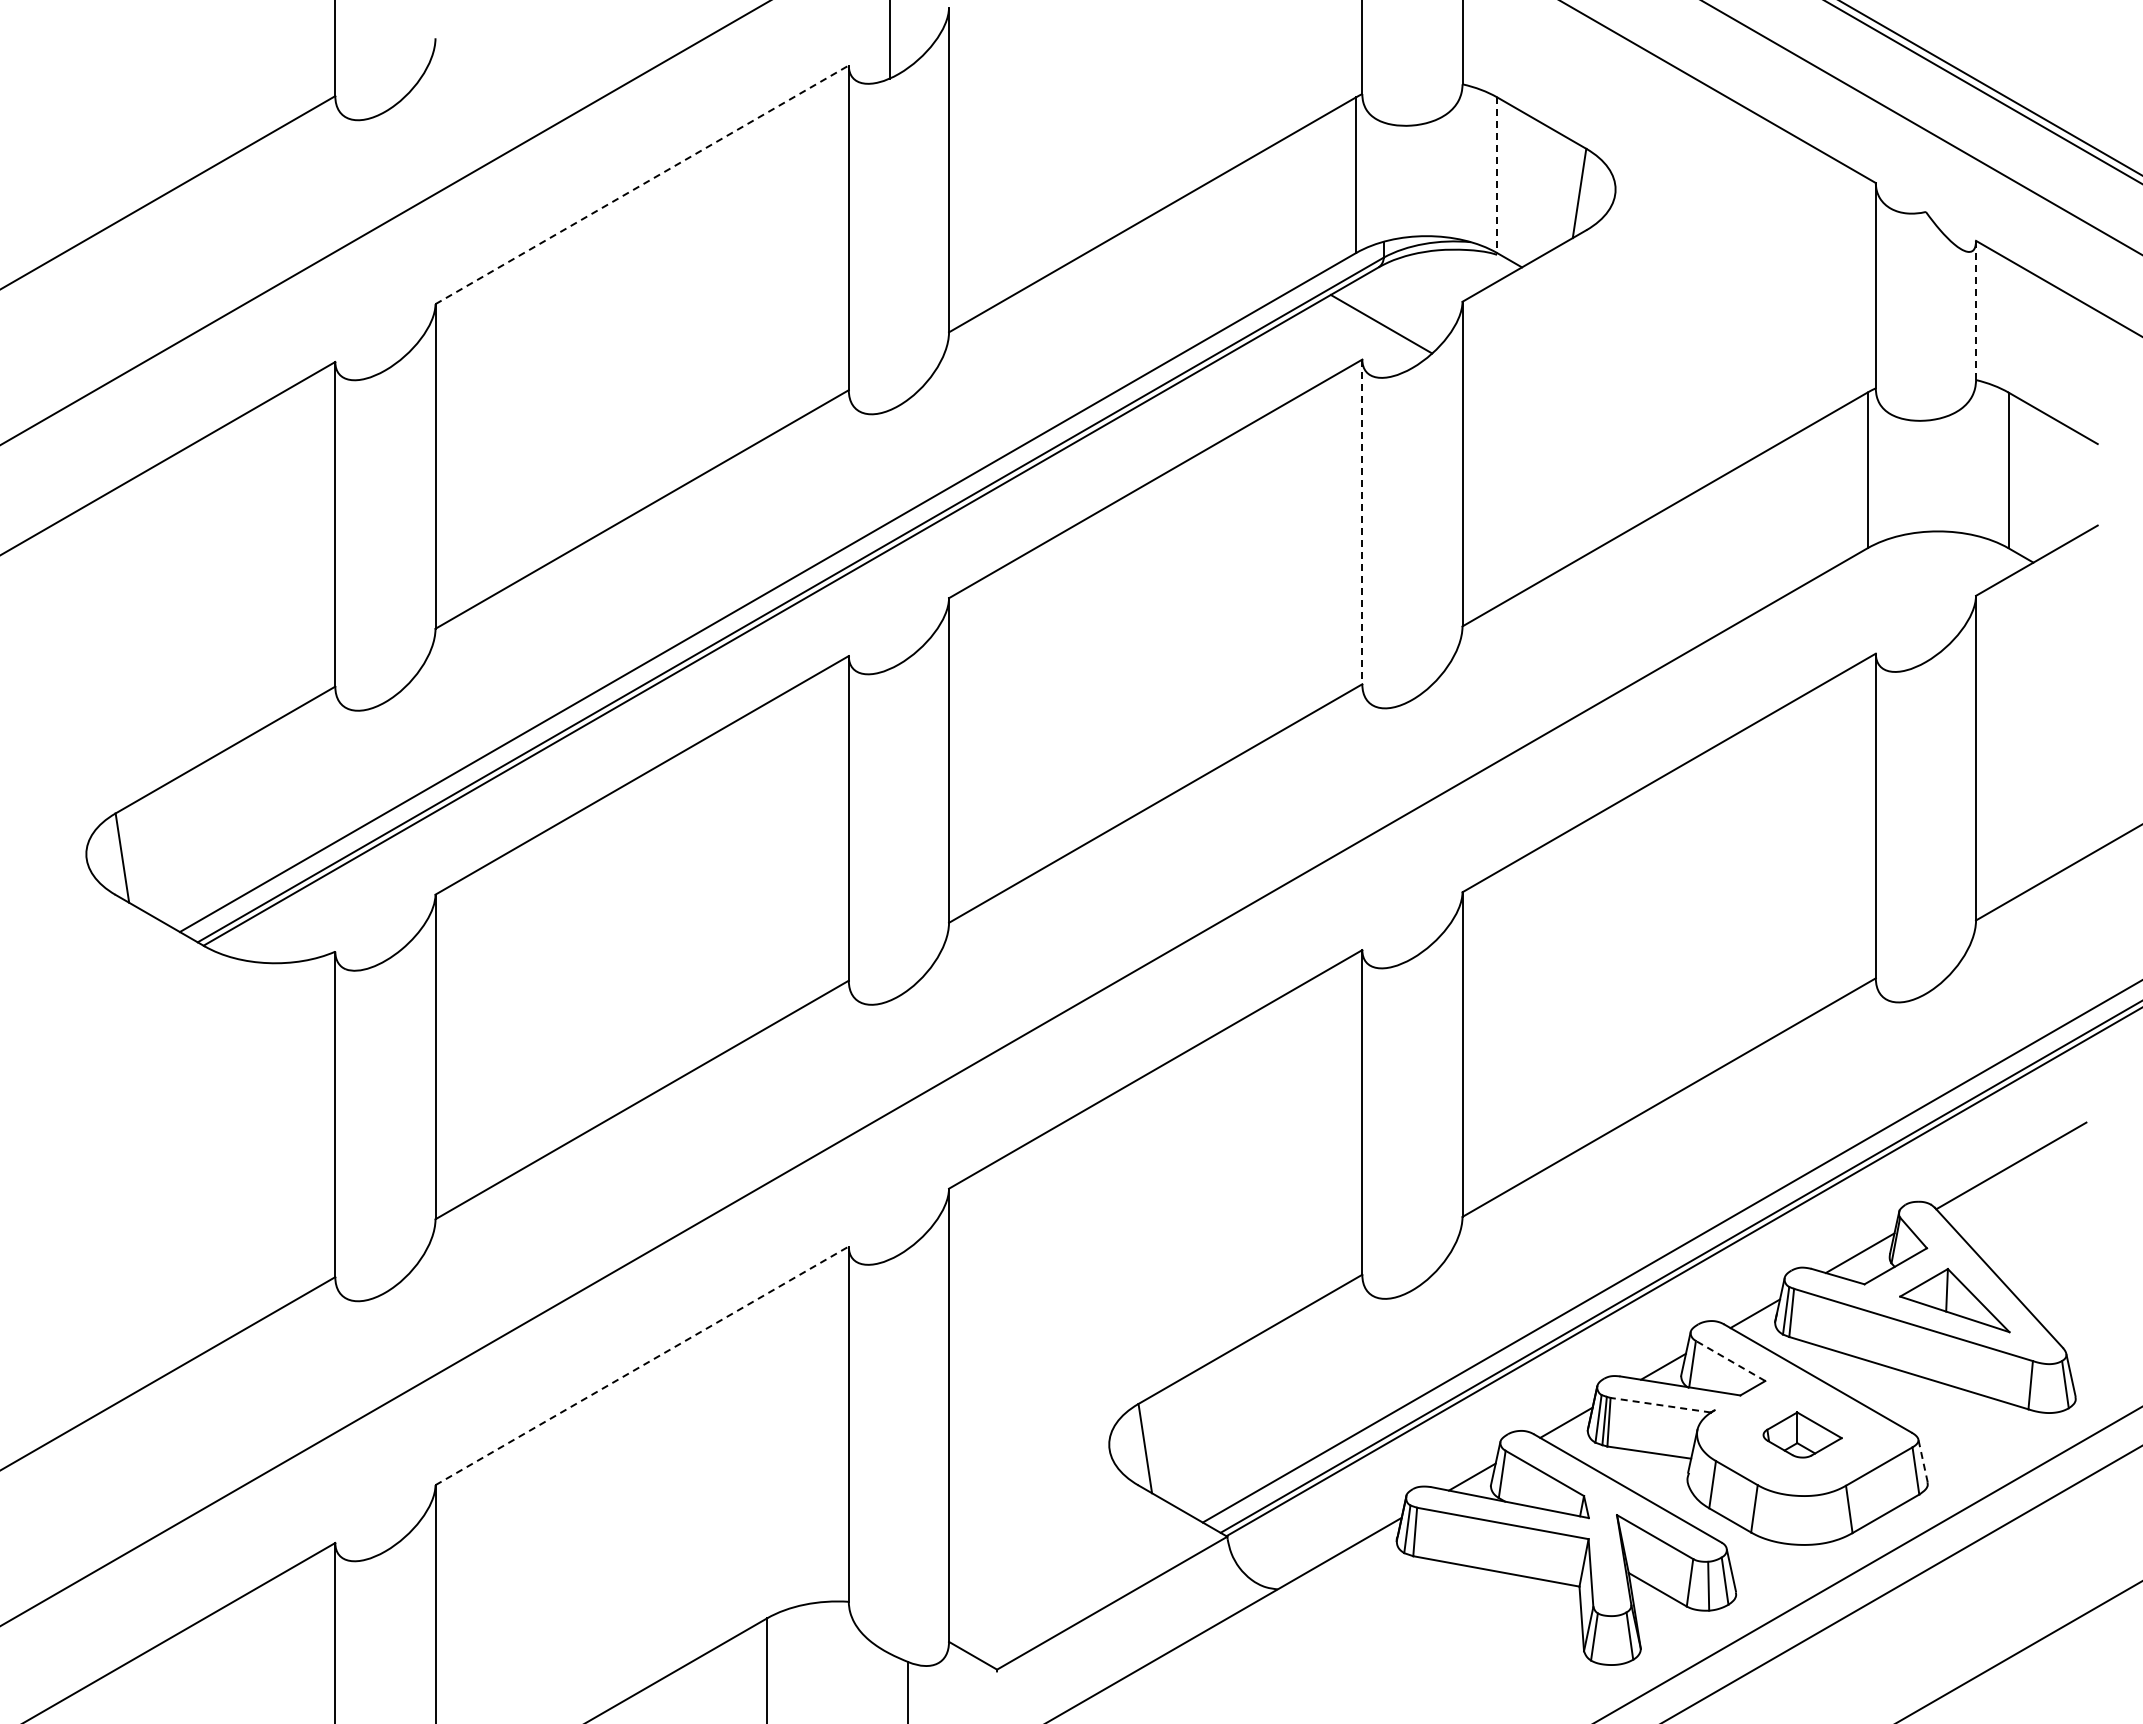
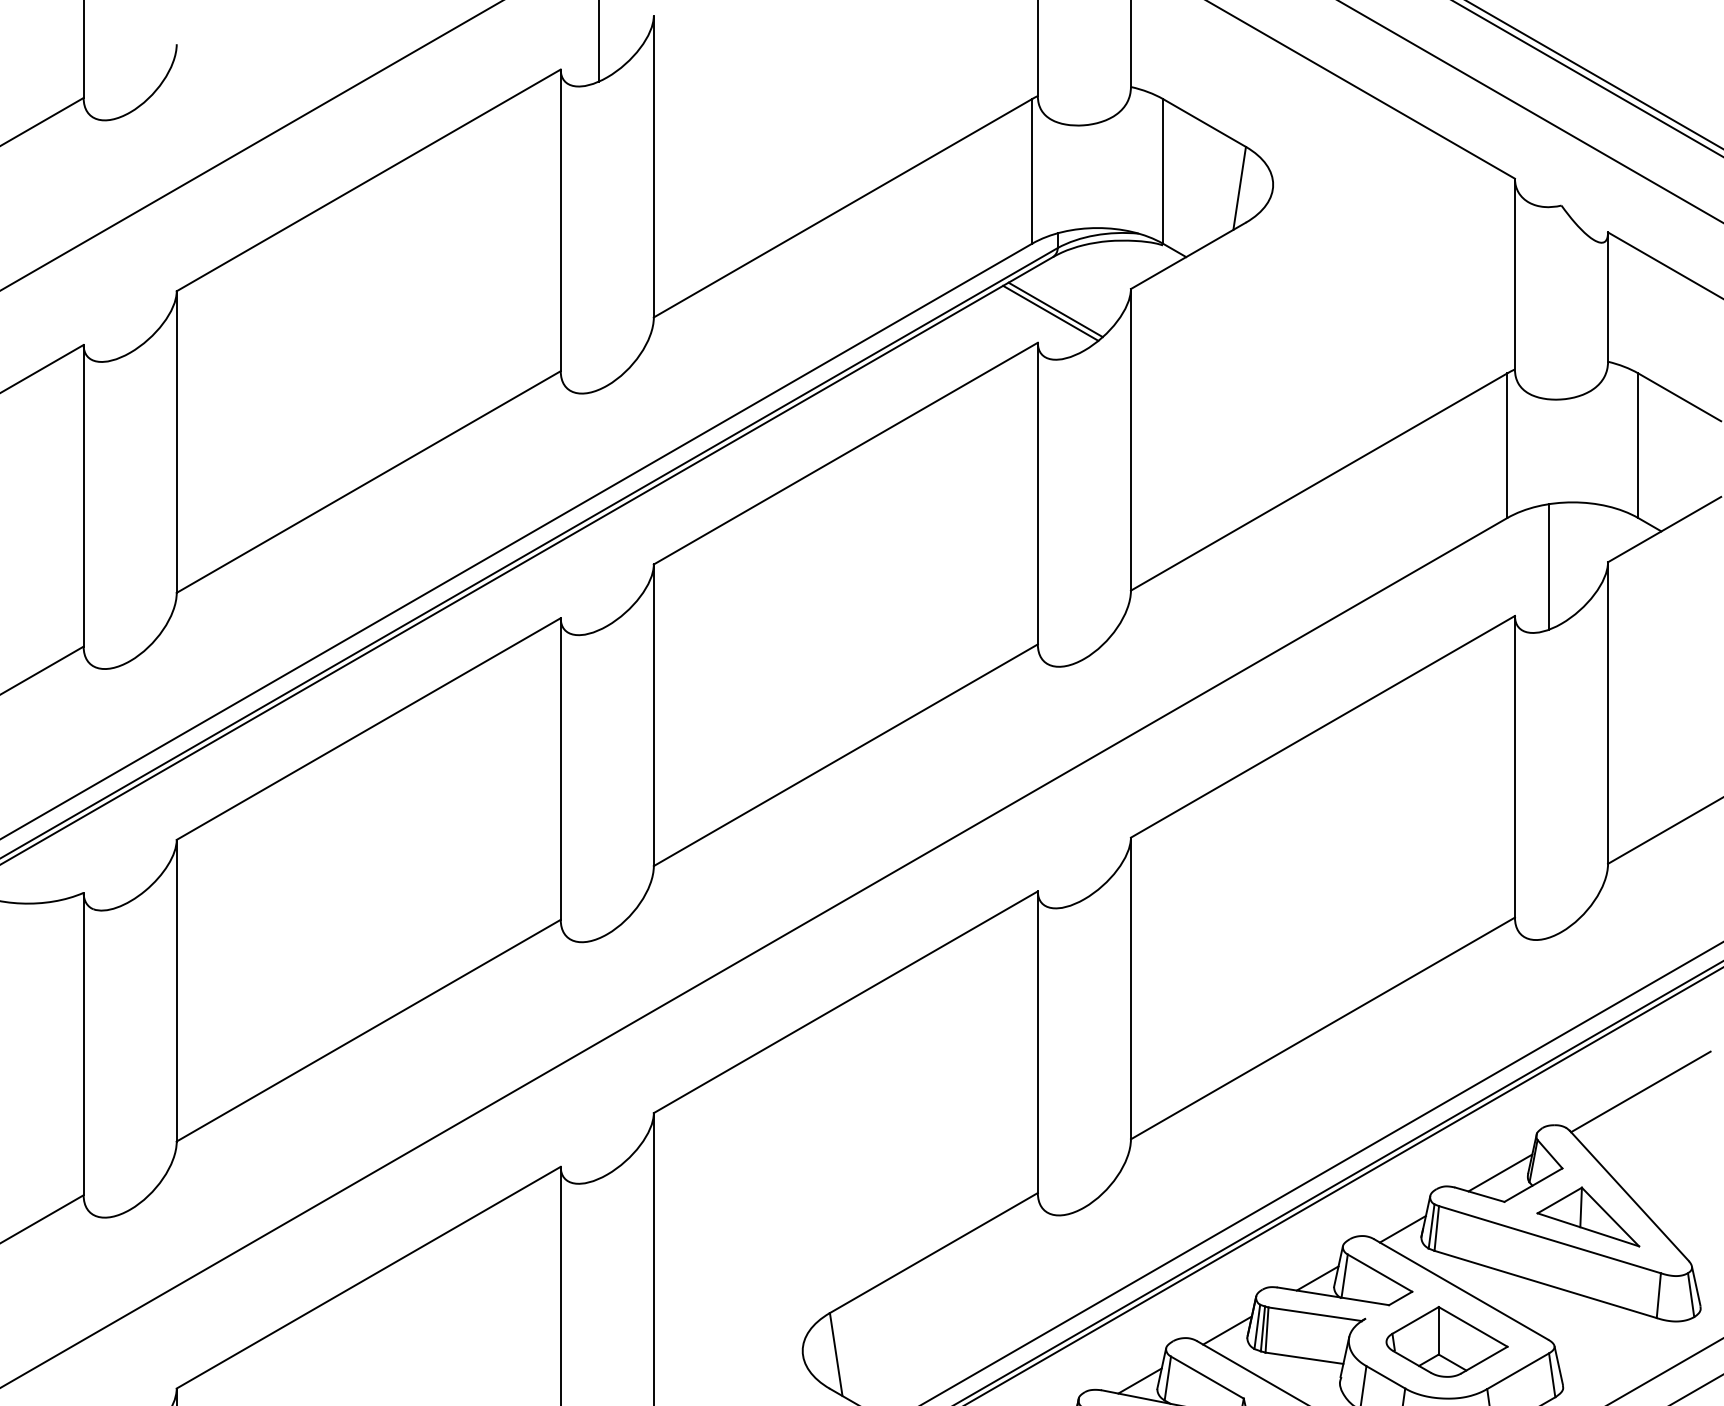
line: (1497, 175) -> (1163, 171), dashed -> solid
line: (642, 184) -> (369, 180), dashed -> solid
line: (1976, 310) -> (1608, 297), dashed -> solid
line: (1375, 327) -> (1050, 312), added
line: (1362, 522) -> (1038, 494), dashed -> solid
line: (1912, 600) -> (1549, 566), added
line: (1730, 1360) -> (1379, 1272), dashed -> solid
line: (642, 1365) -> (369, 1277), dashed -> solid
line: (1660, 1405) -> (1314, 1314), dashed -> solid
part: (1802, 1434) -> (1446, 1341), size x1.67
line: (1923, 1460) -> (1559, 1365), dashed -> solid

